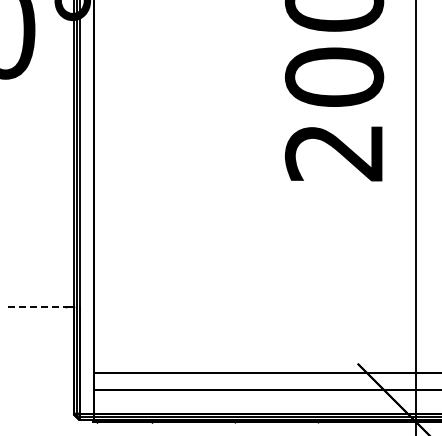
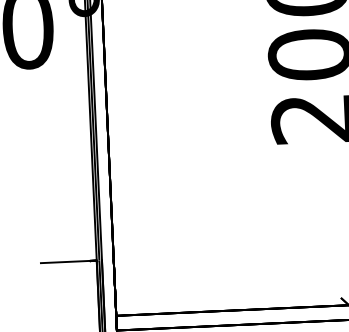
line: (36, 306) -> (65, 261), dashed -> solid

